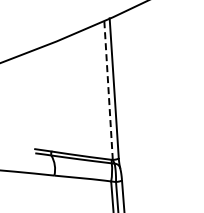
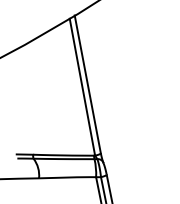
line: (108, 90) -> (82, 87), dashed -> solid

